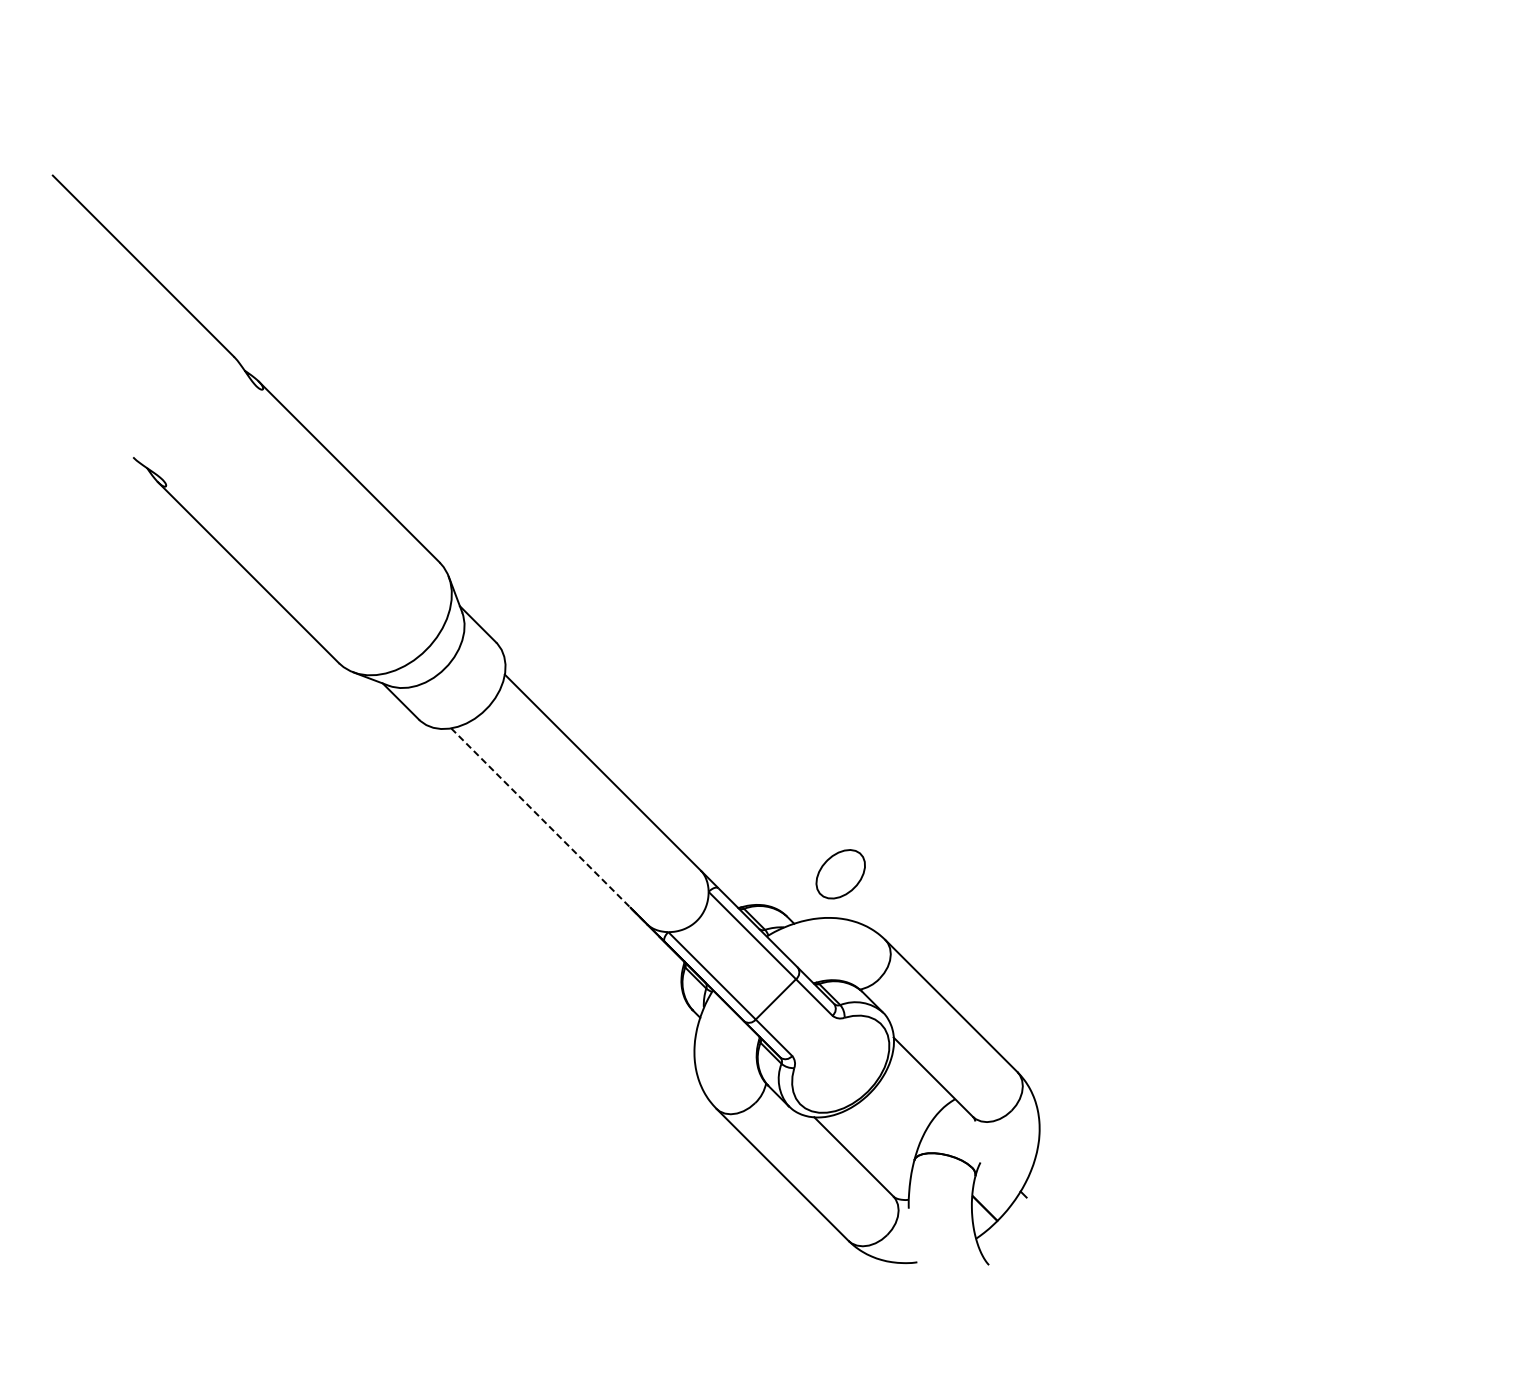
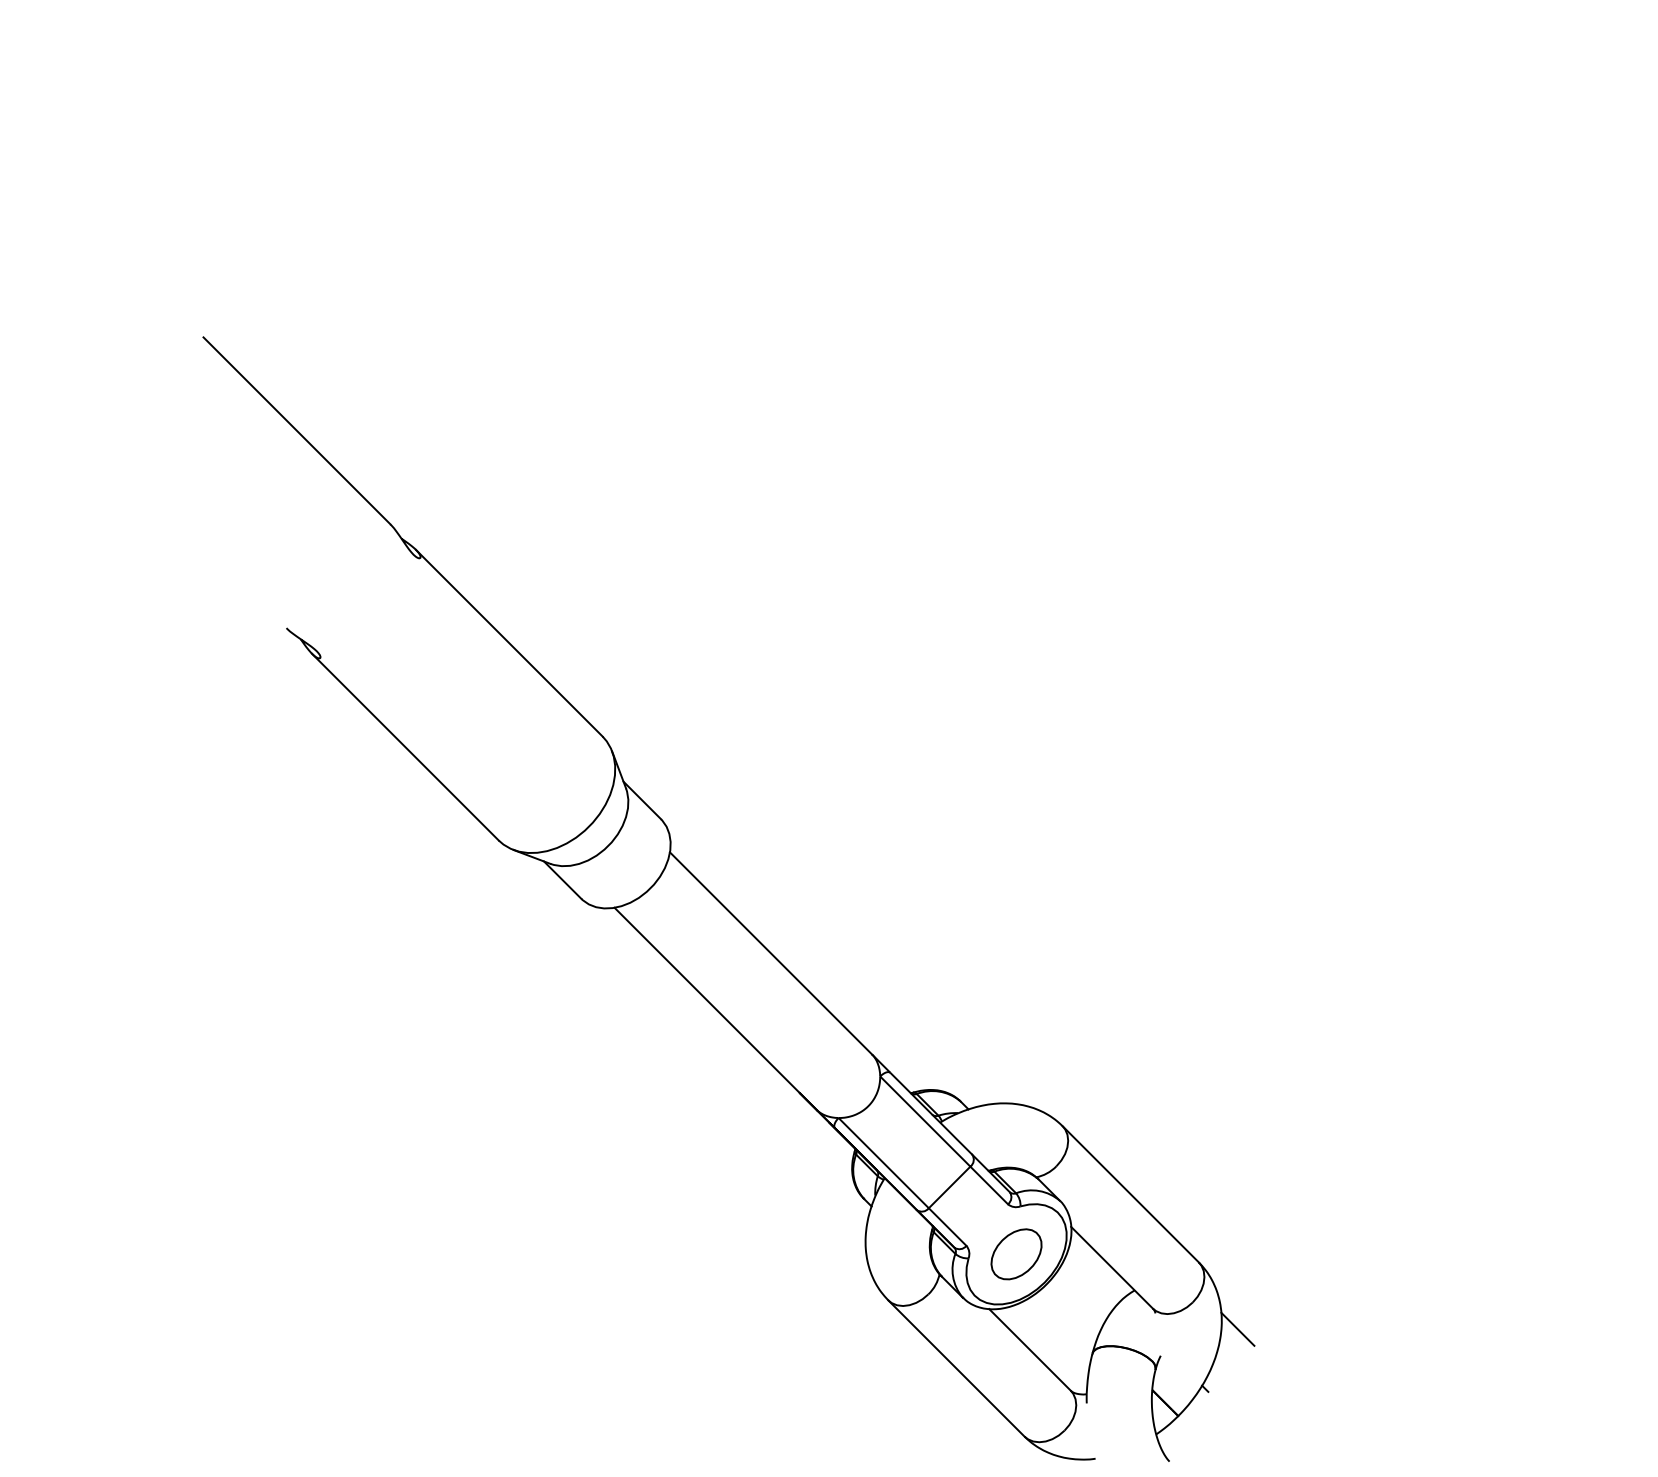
line: (549, 825) -> (715, 1008), dashed -> solid
part: (840, 874) -> (1016, 1254), moved
line: (1054, 1136) -> (1237, 1328), added

